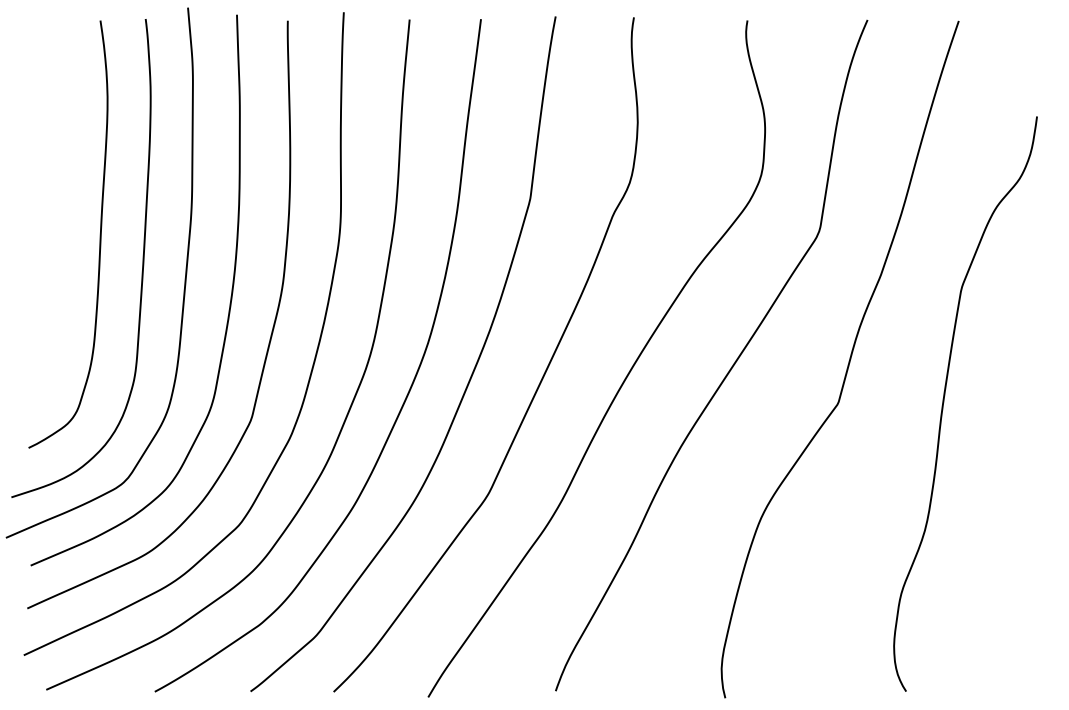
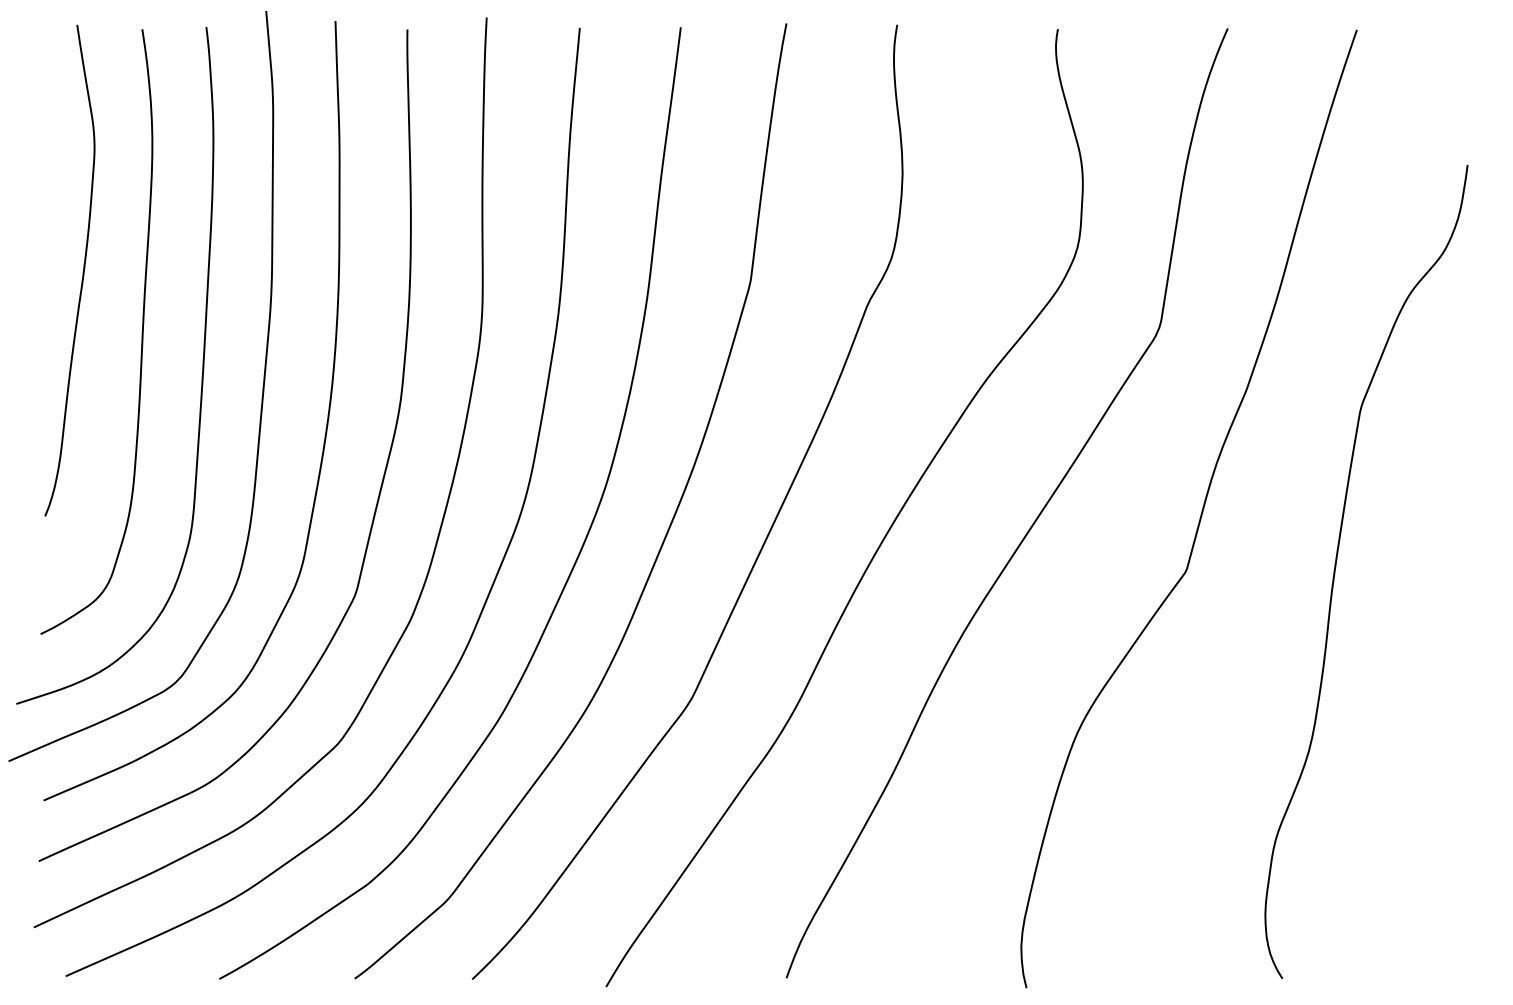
curve: (58, 192) -> (82, 272), added

